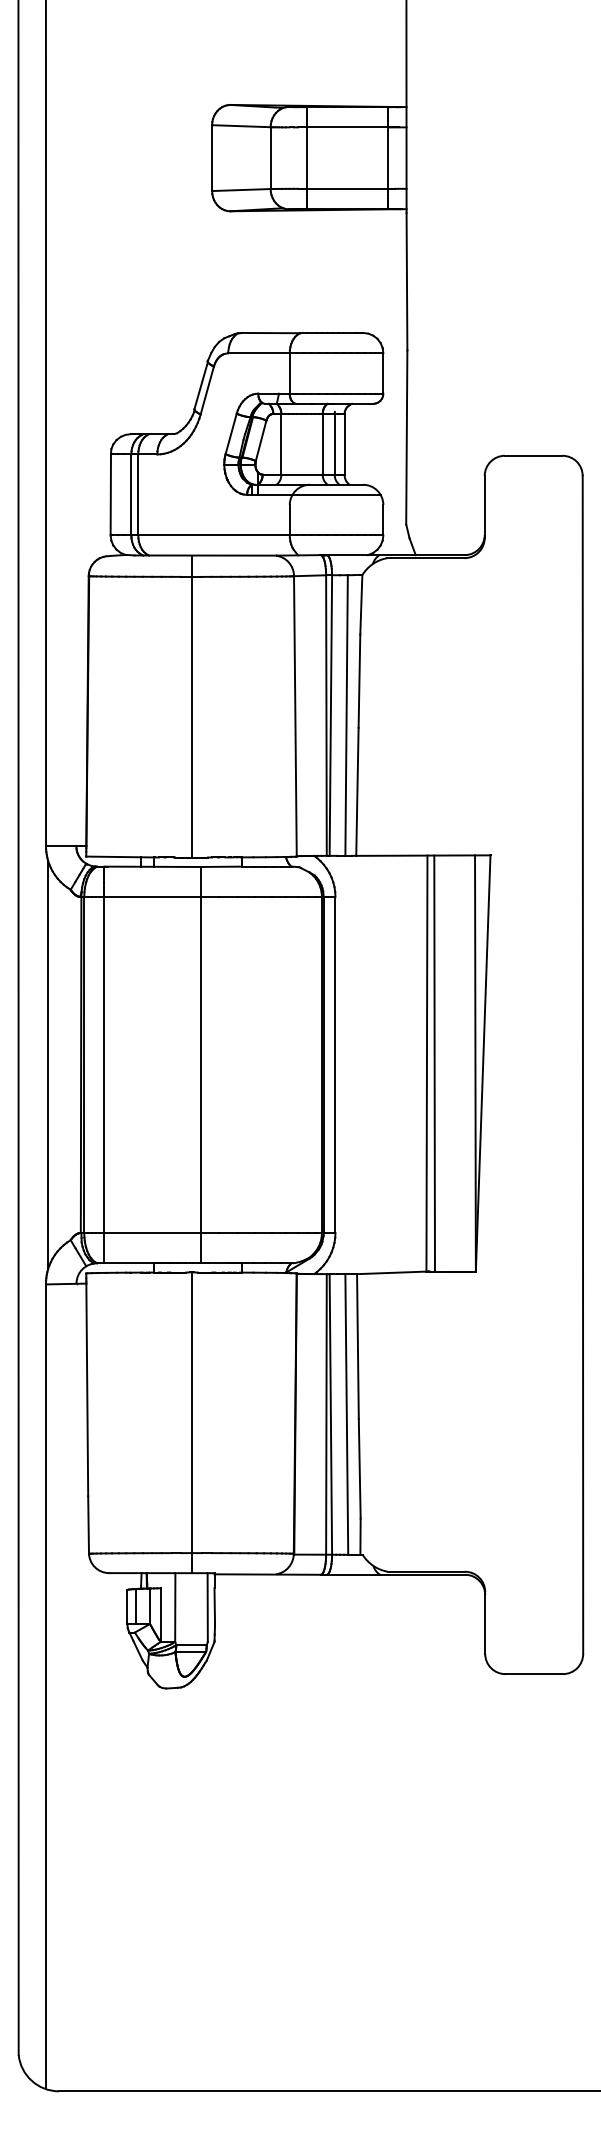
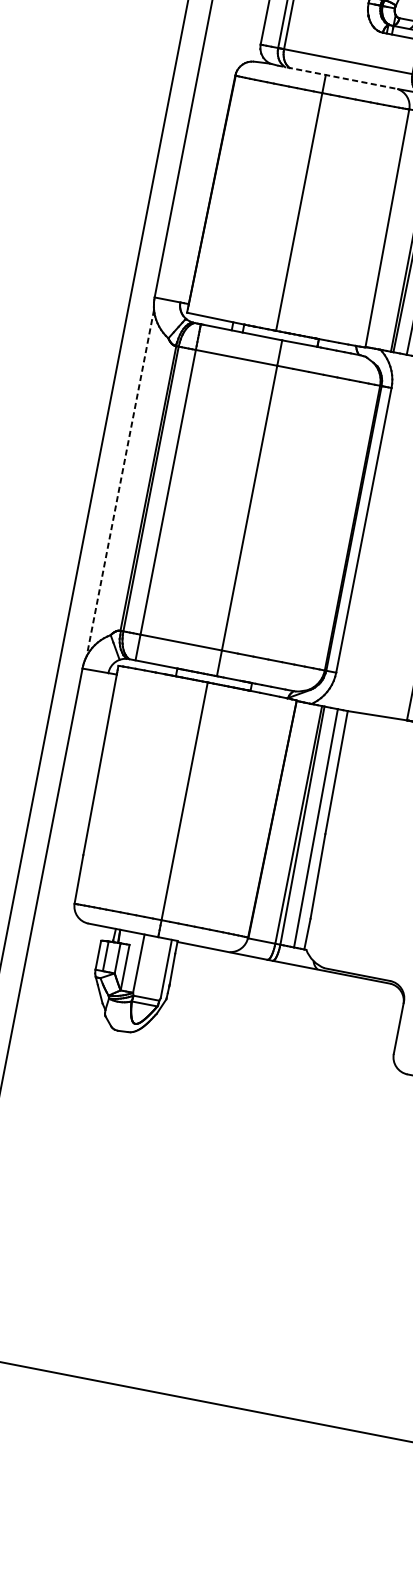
line: (205, 555) -> (337, 77), solid -> dashed
line: (48, 1065) -> (120, 483), solid -> dashed

